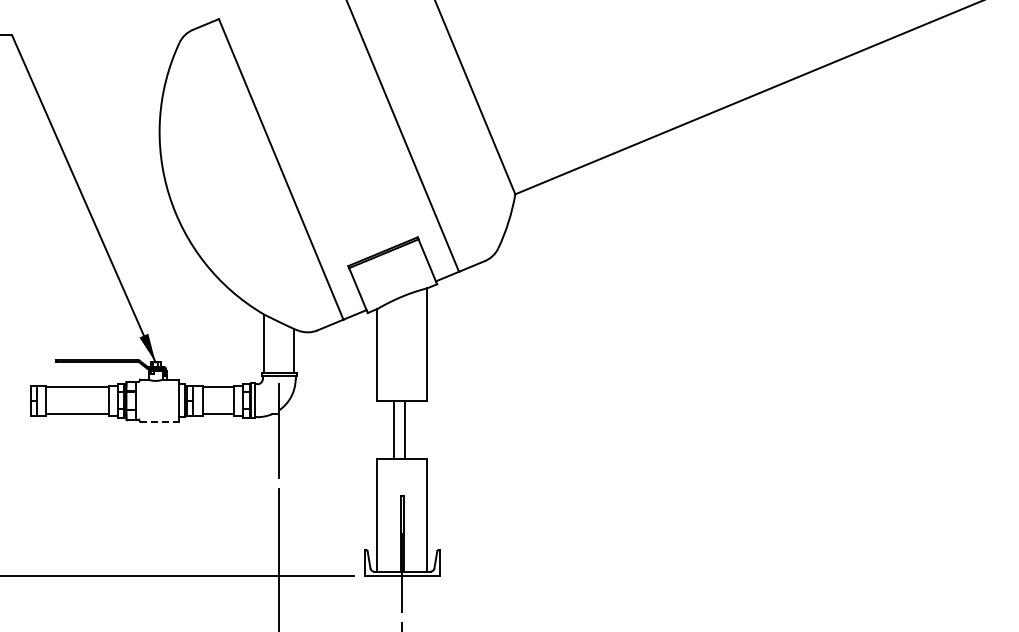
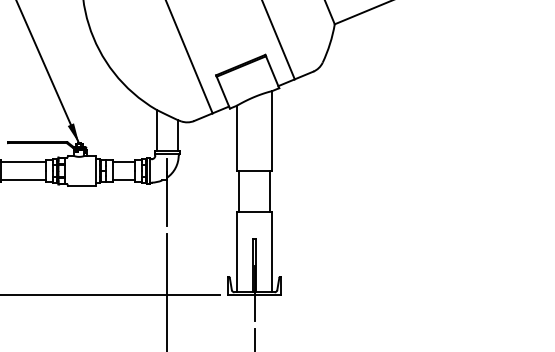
line: (159, 421) -> (81, 185), dashed -> solid
line: (394, 429) -> (270, 191), moved
line: (404, 429) -> (238, 191), moved

